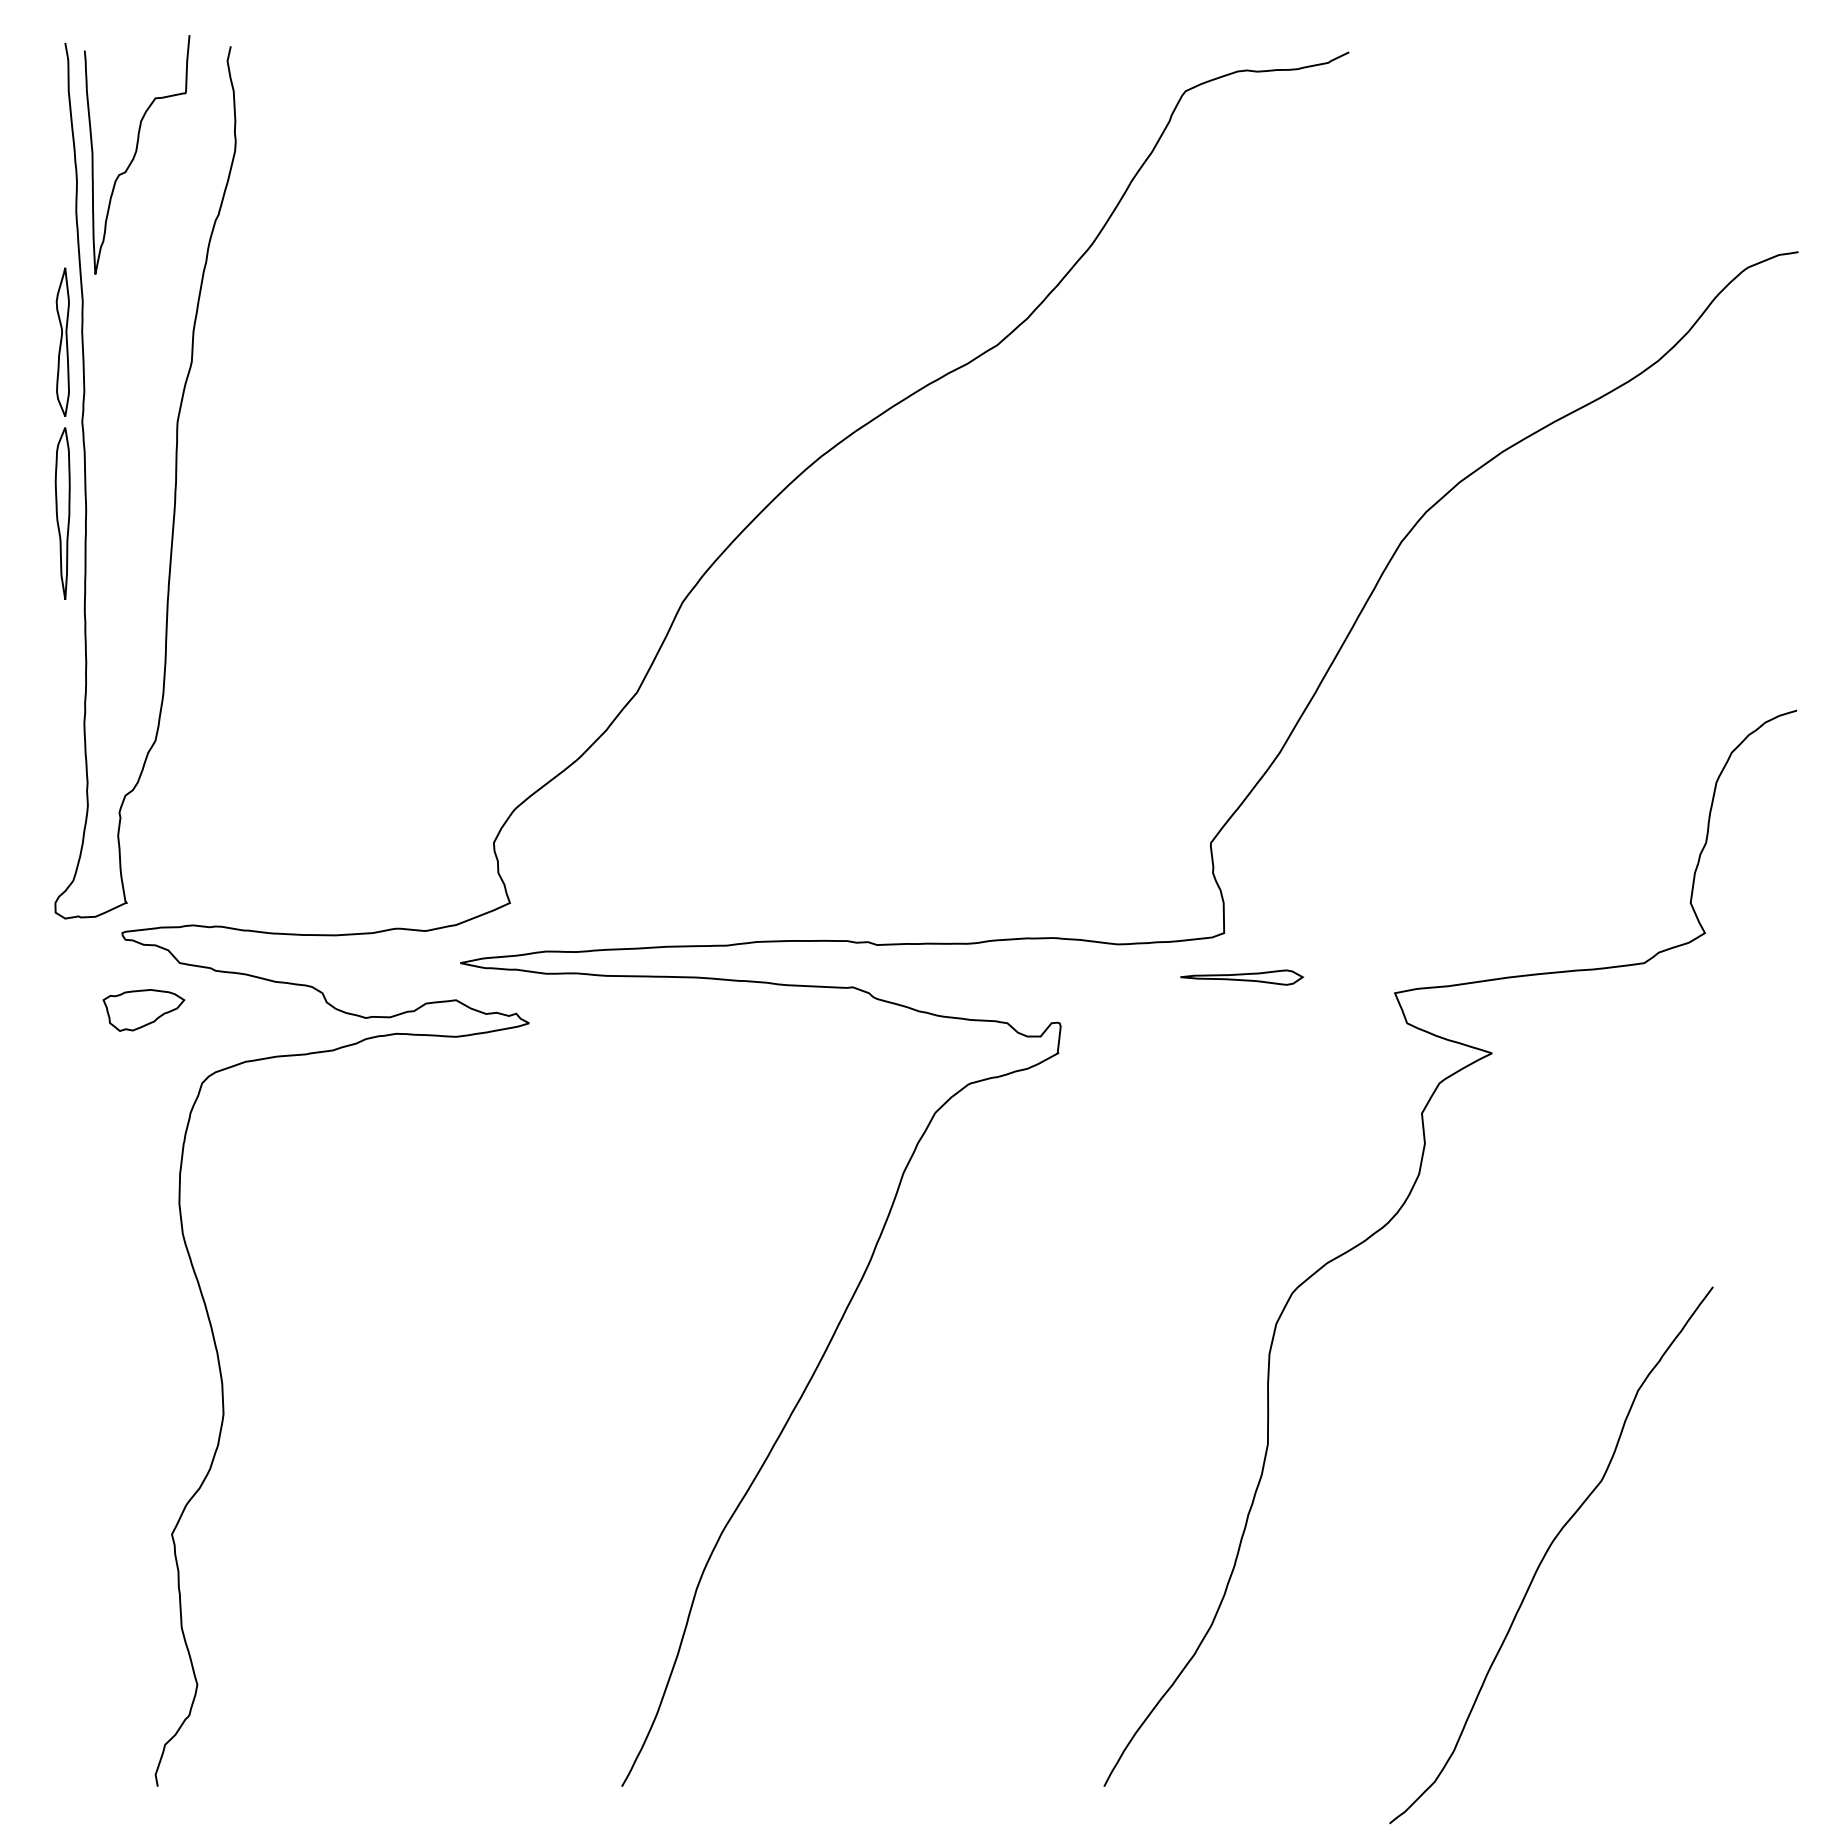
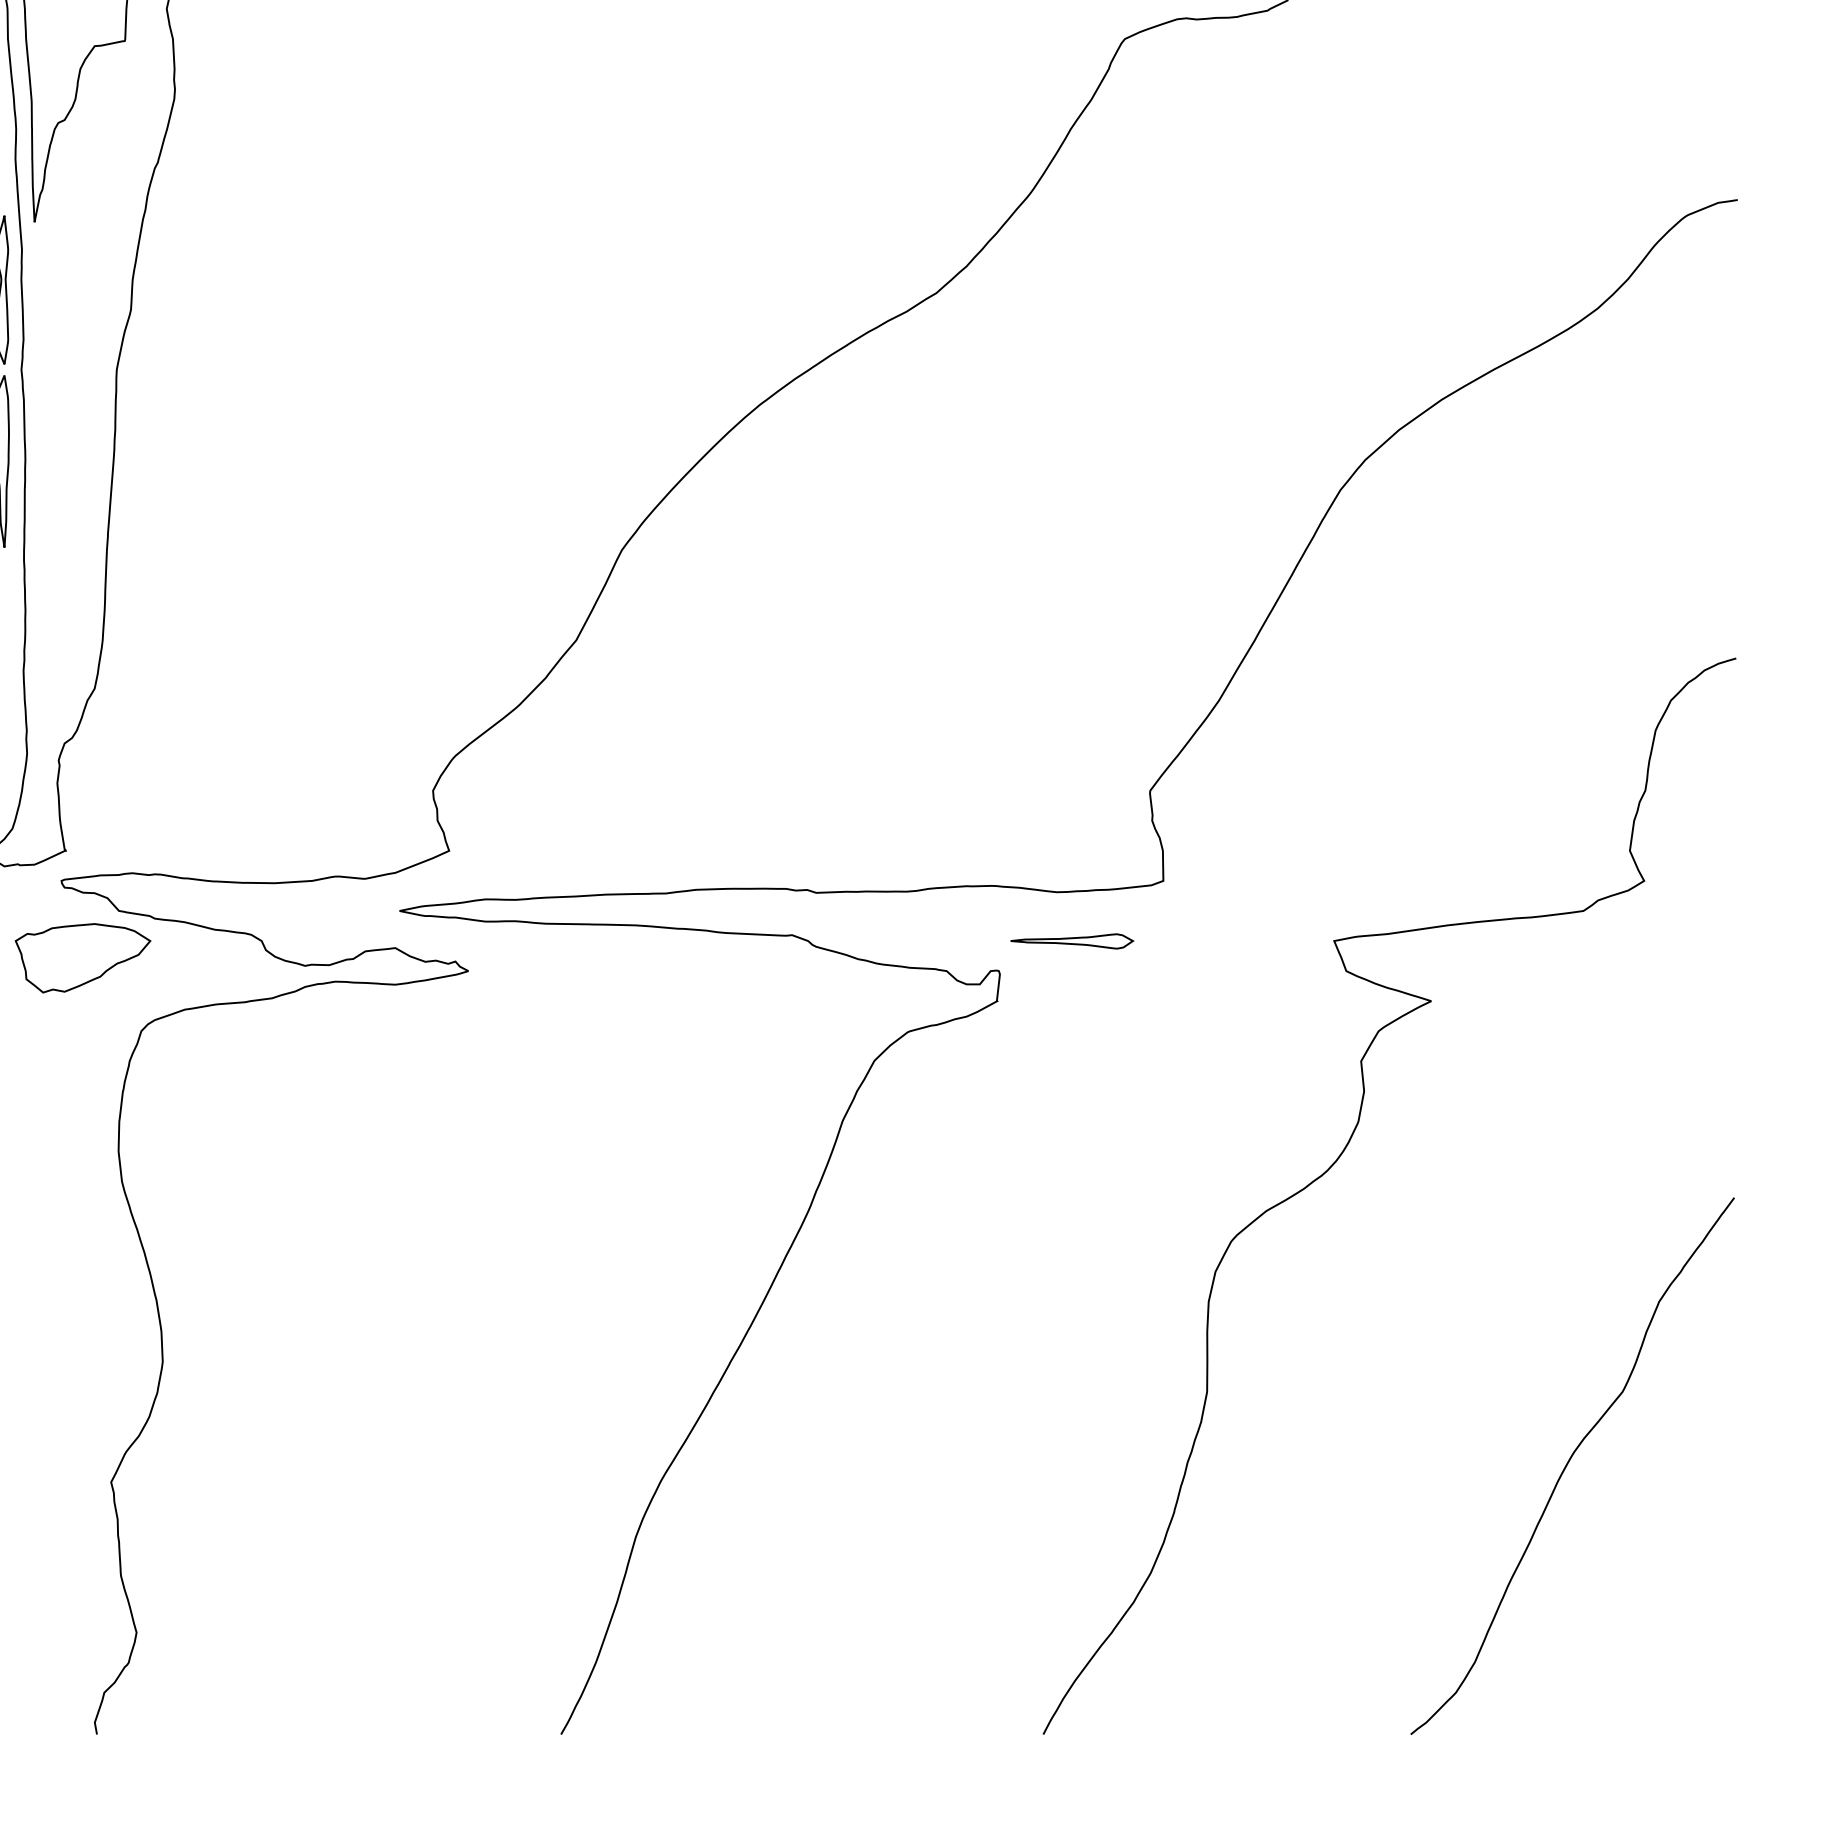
part: (1242, 977) -> (1072, 941), moved
part: (143, 1010) -> (82, 958), size x1.67
curve: (1548, 1551) -> (1569, 1462), moved

